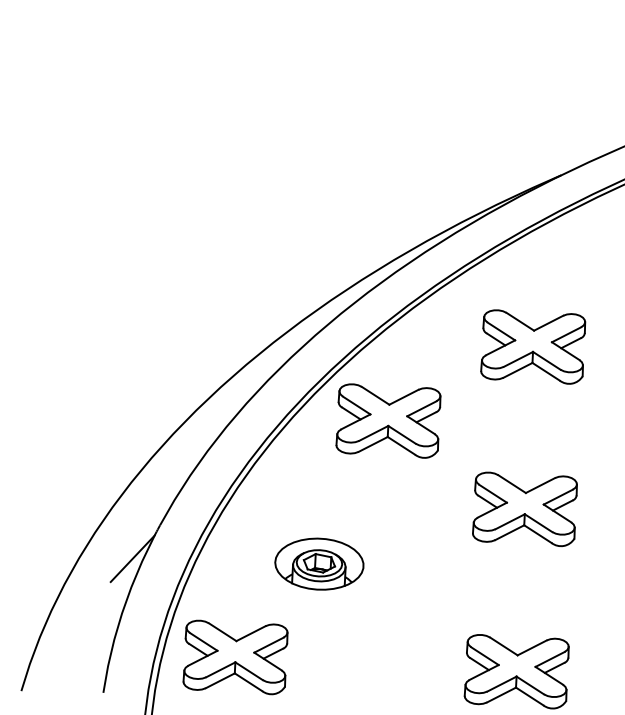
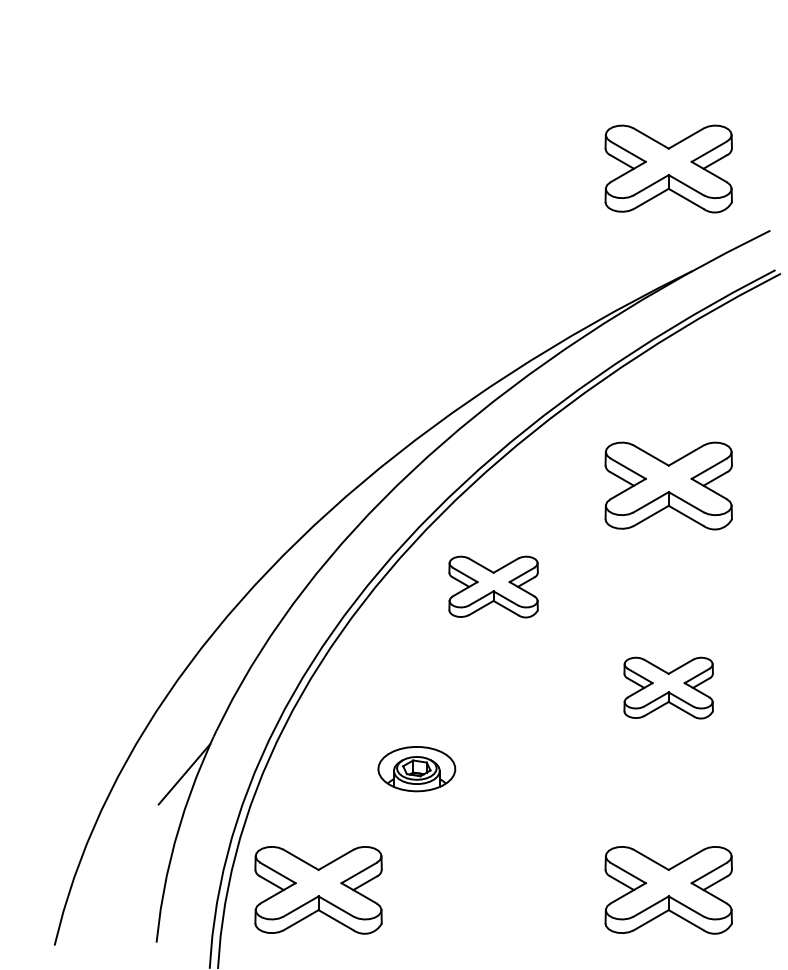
part: (545, 92) -> (668, 168), added
part: (388, 420) -> (493, 586), size x0.7
part: (524, 508) -> (668, 687), size x0.7
part: (319, 563) -> (416, 768), size x0.7

